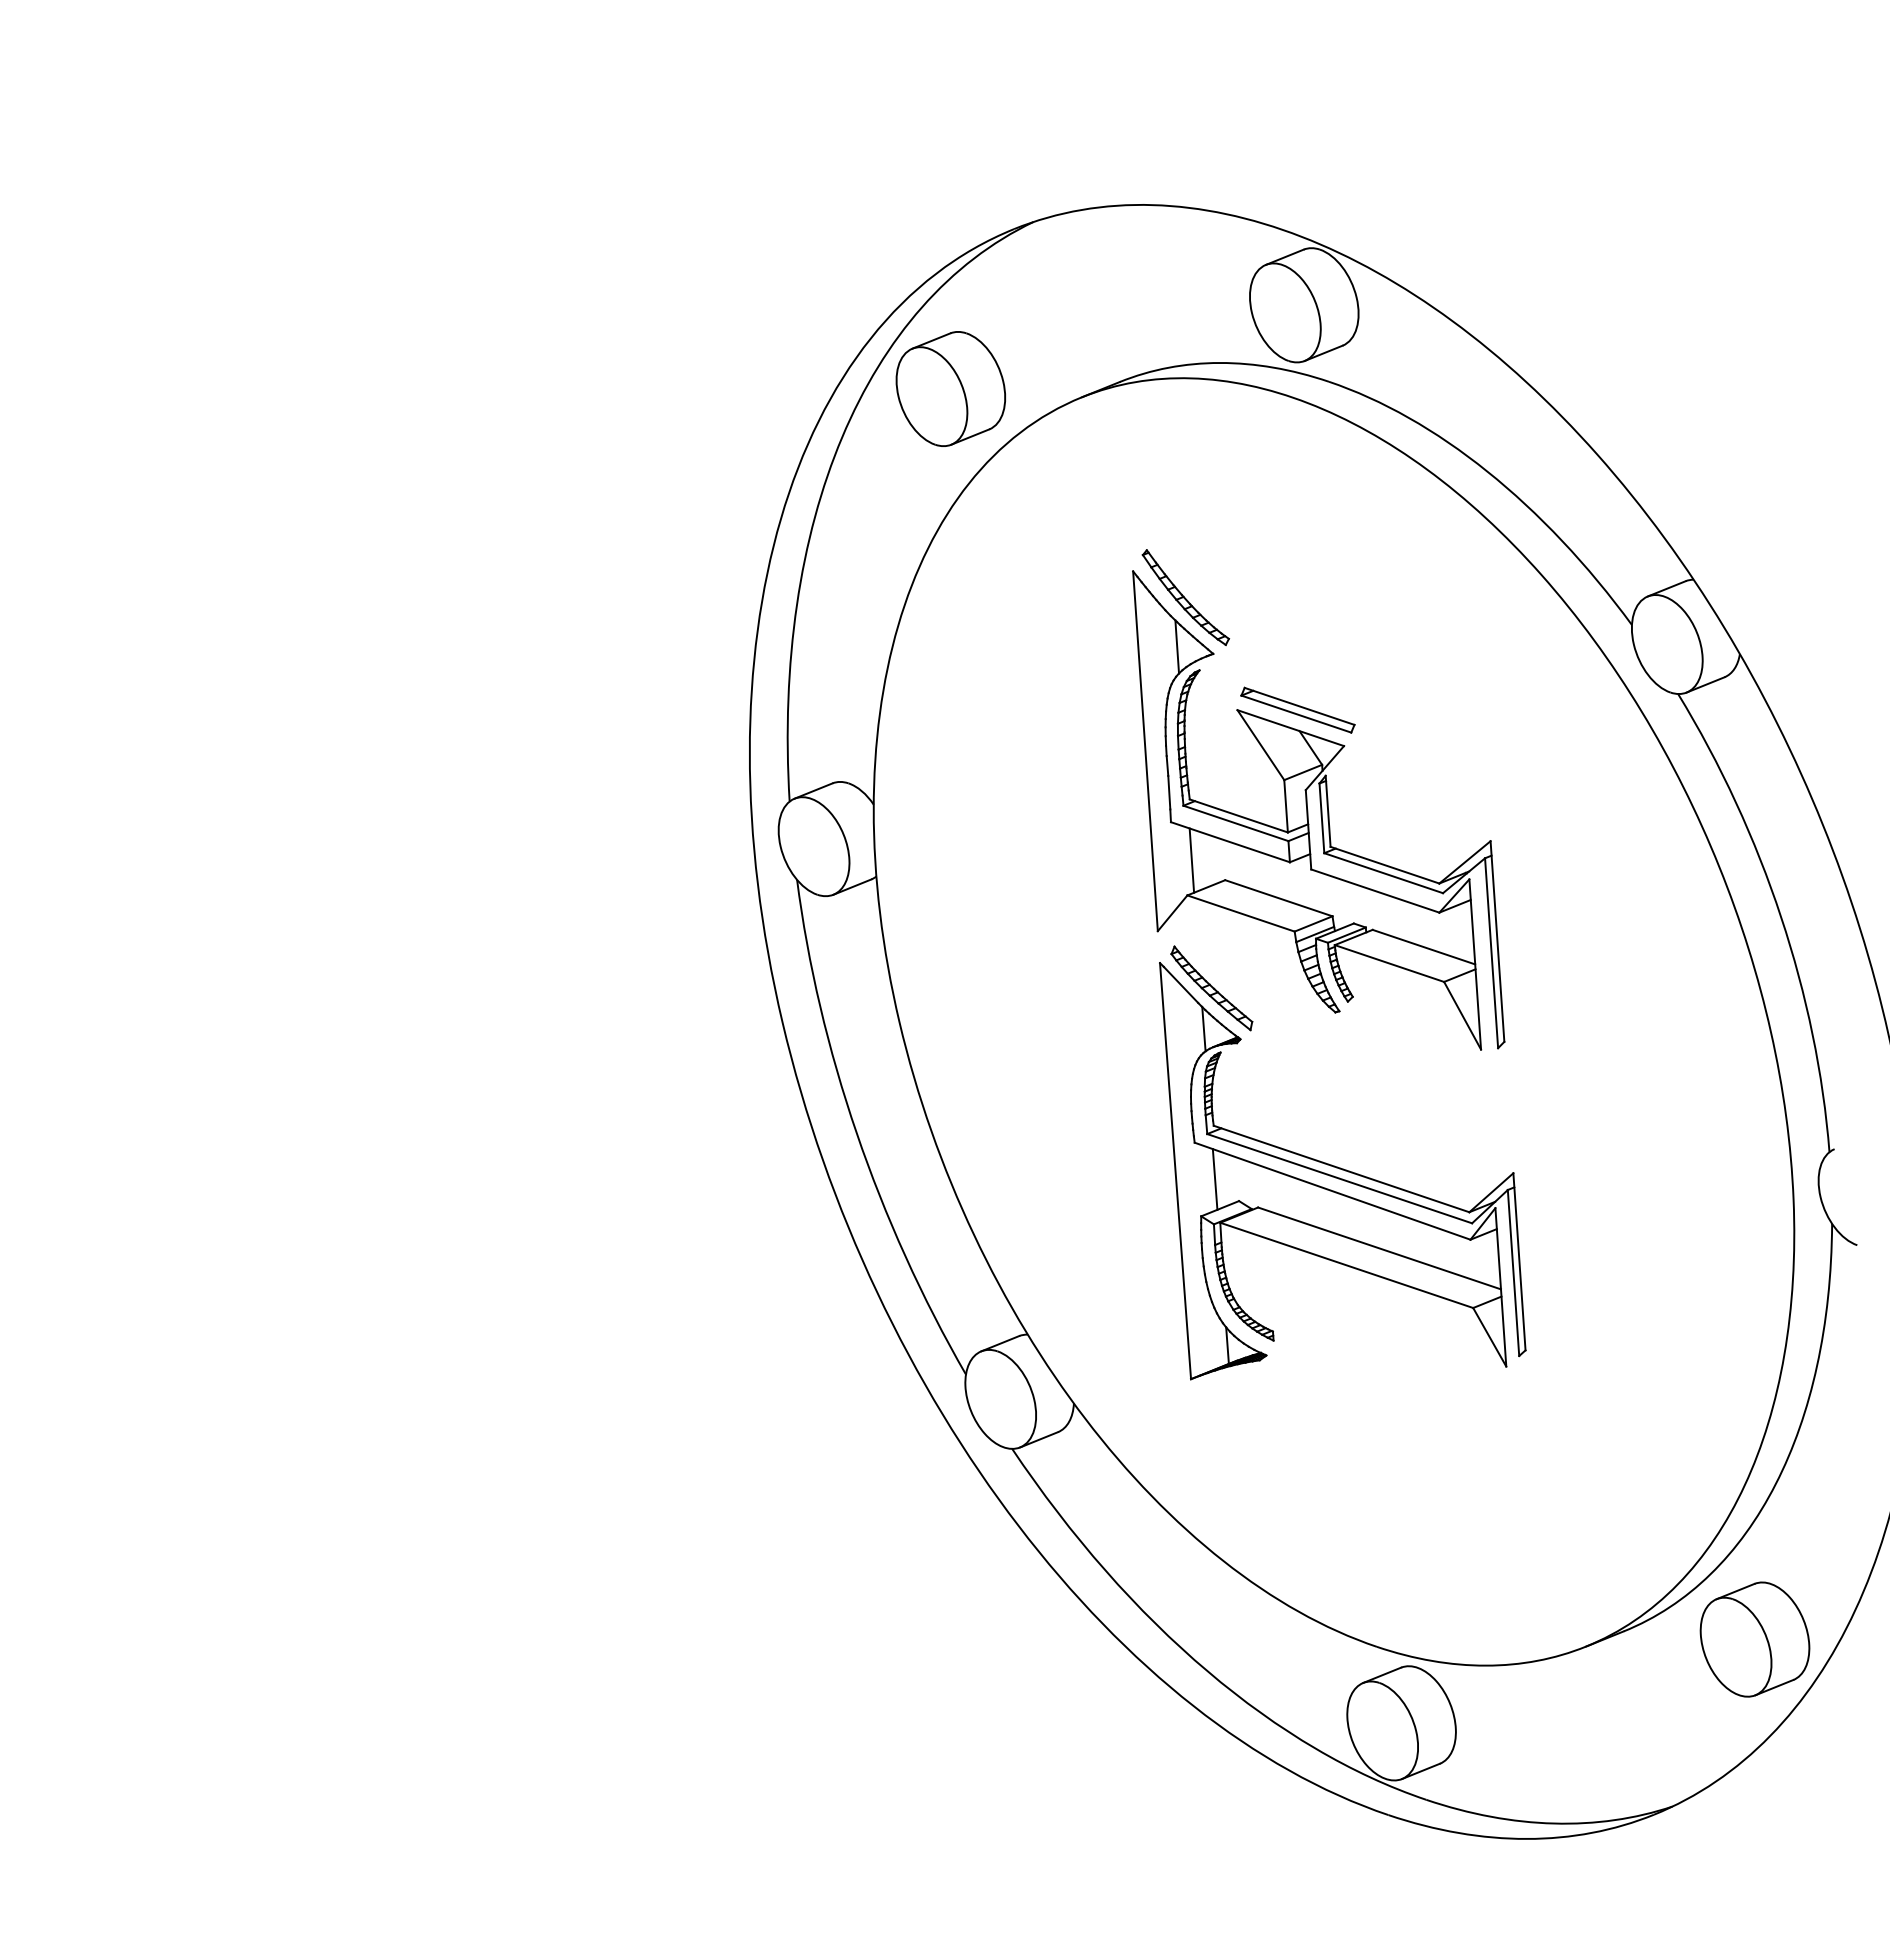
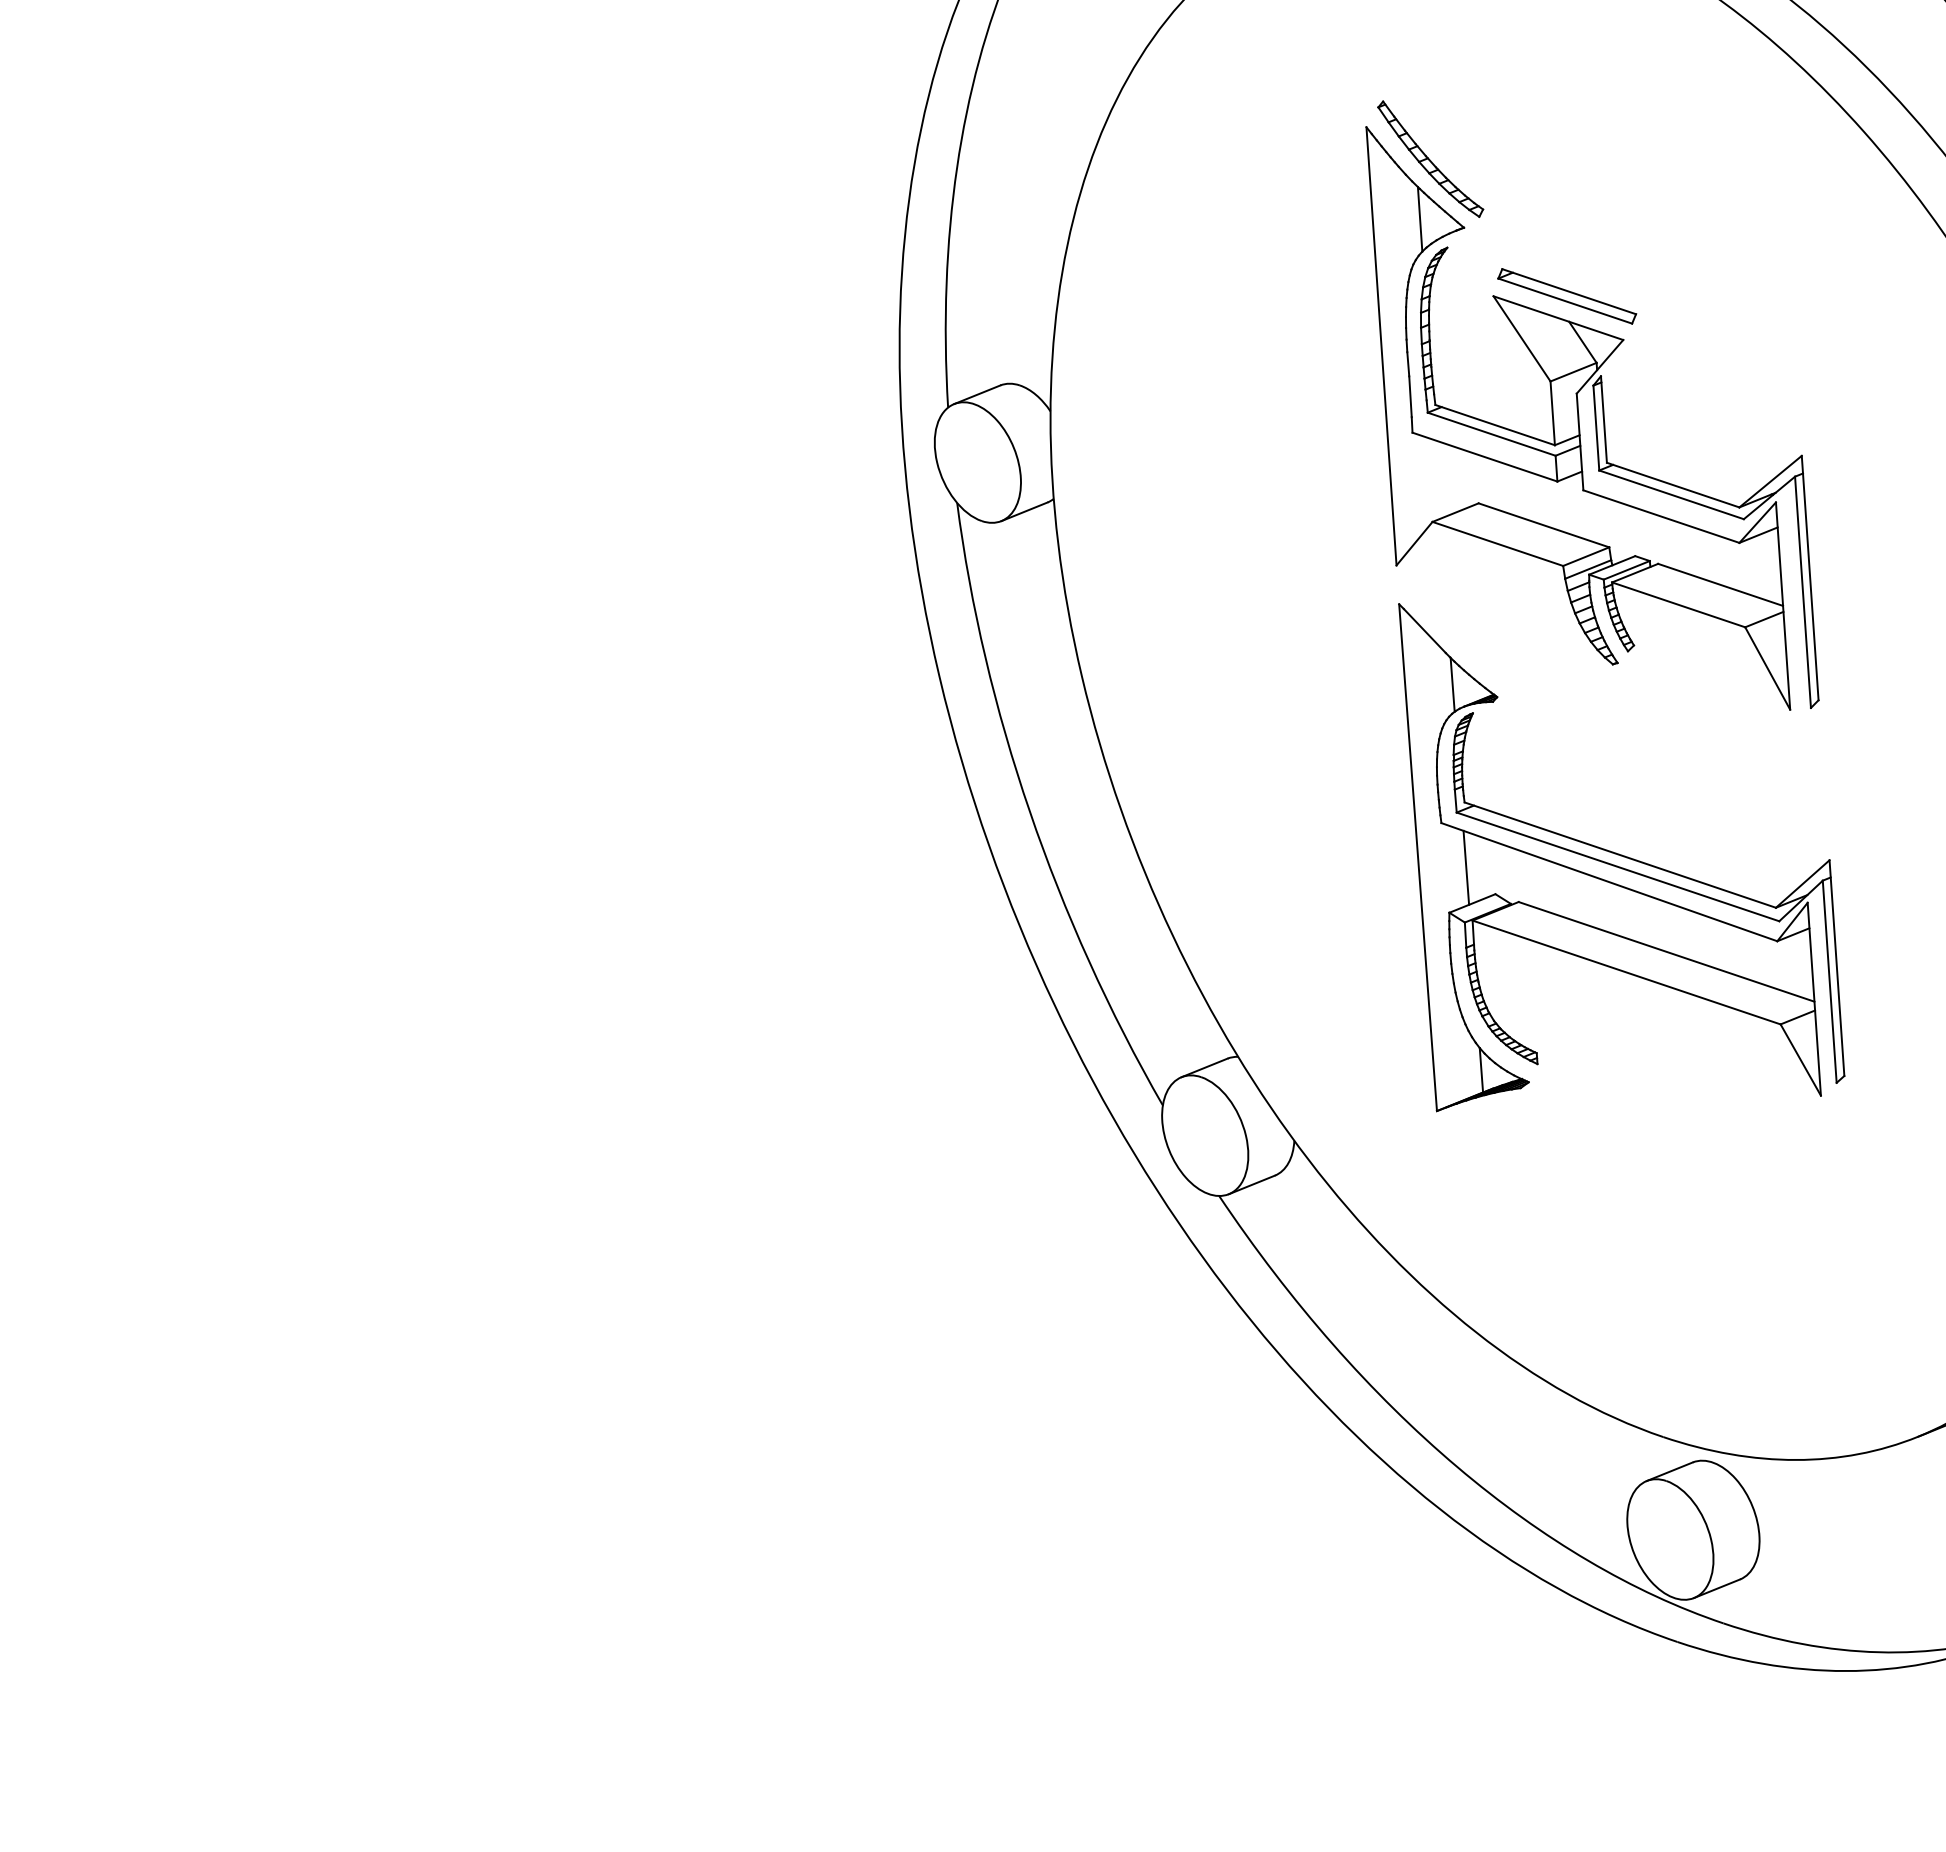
line: (1191, 860) -> (1437, 479), removed
part: (1211, 988) -> (1461, 635), removed

